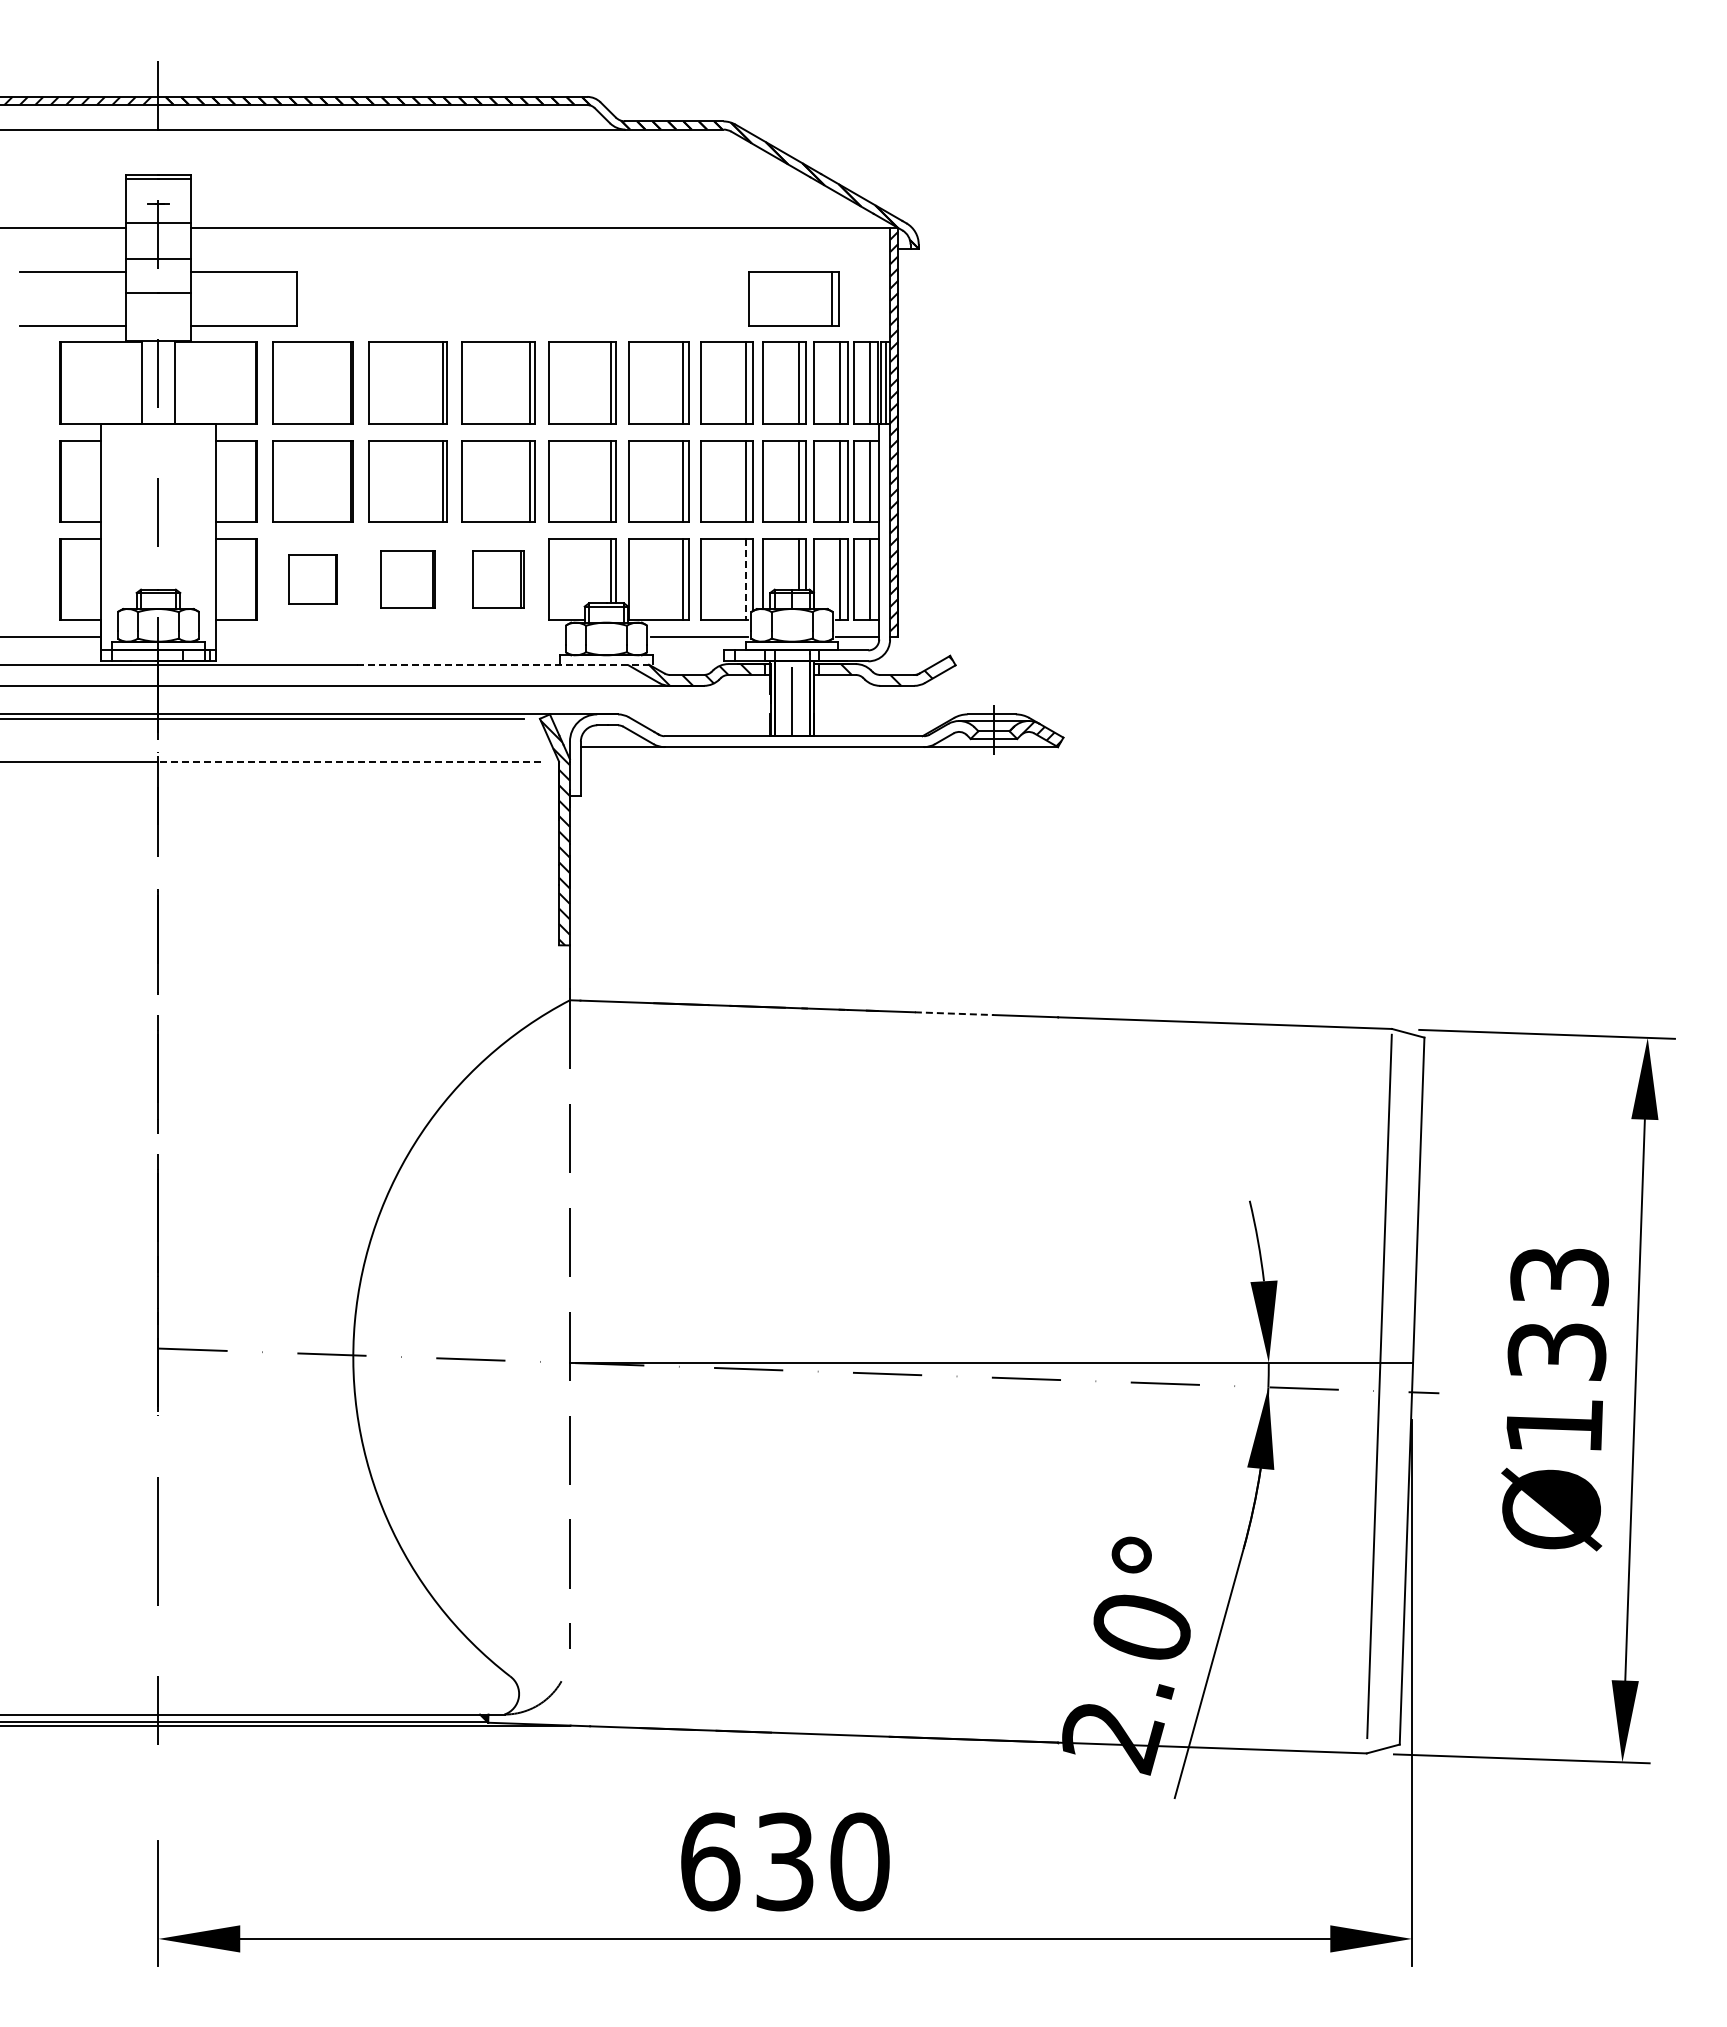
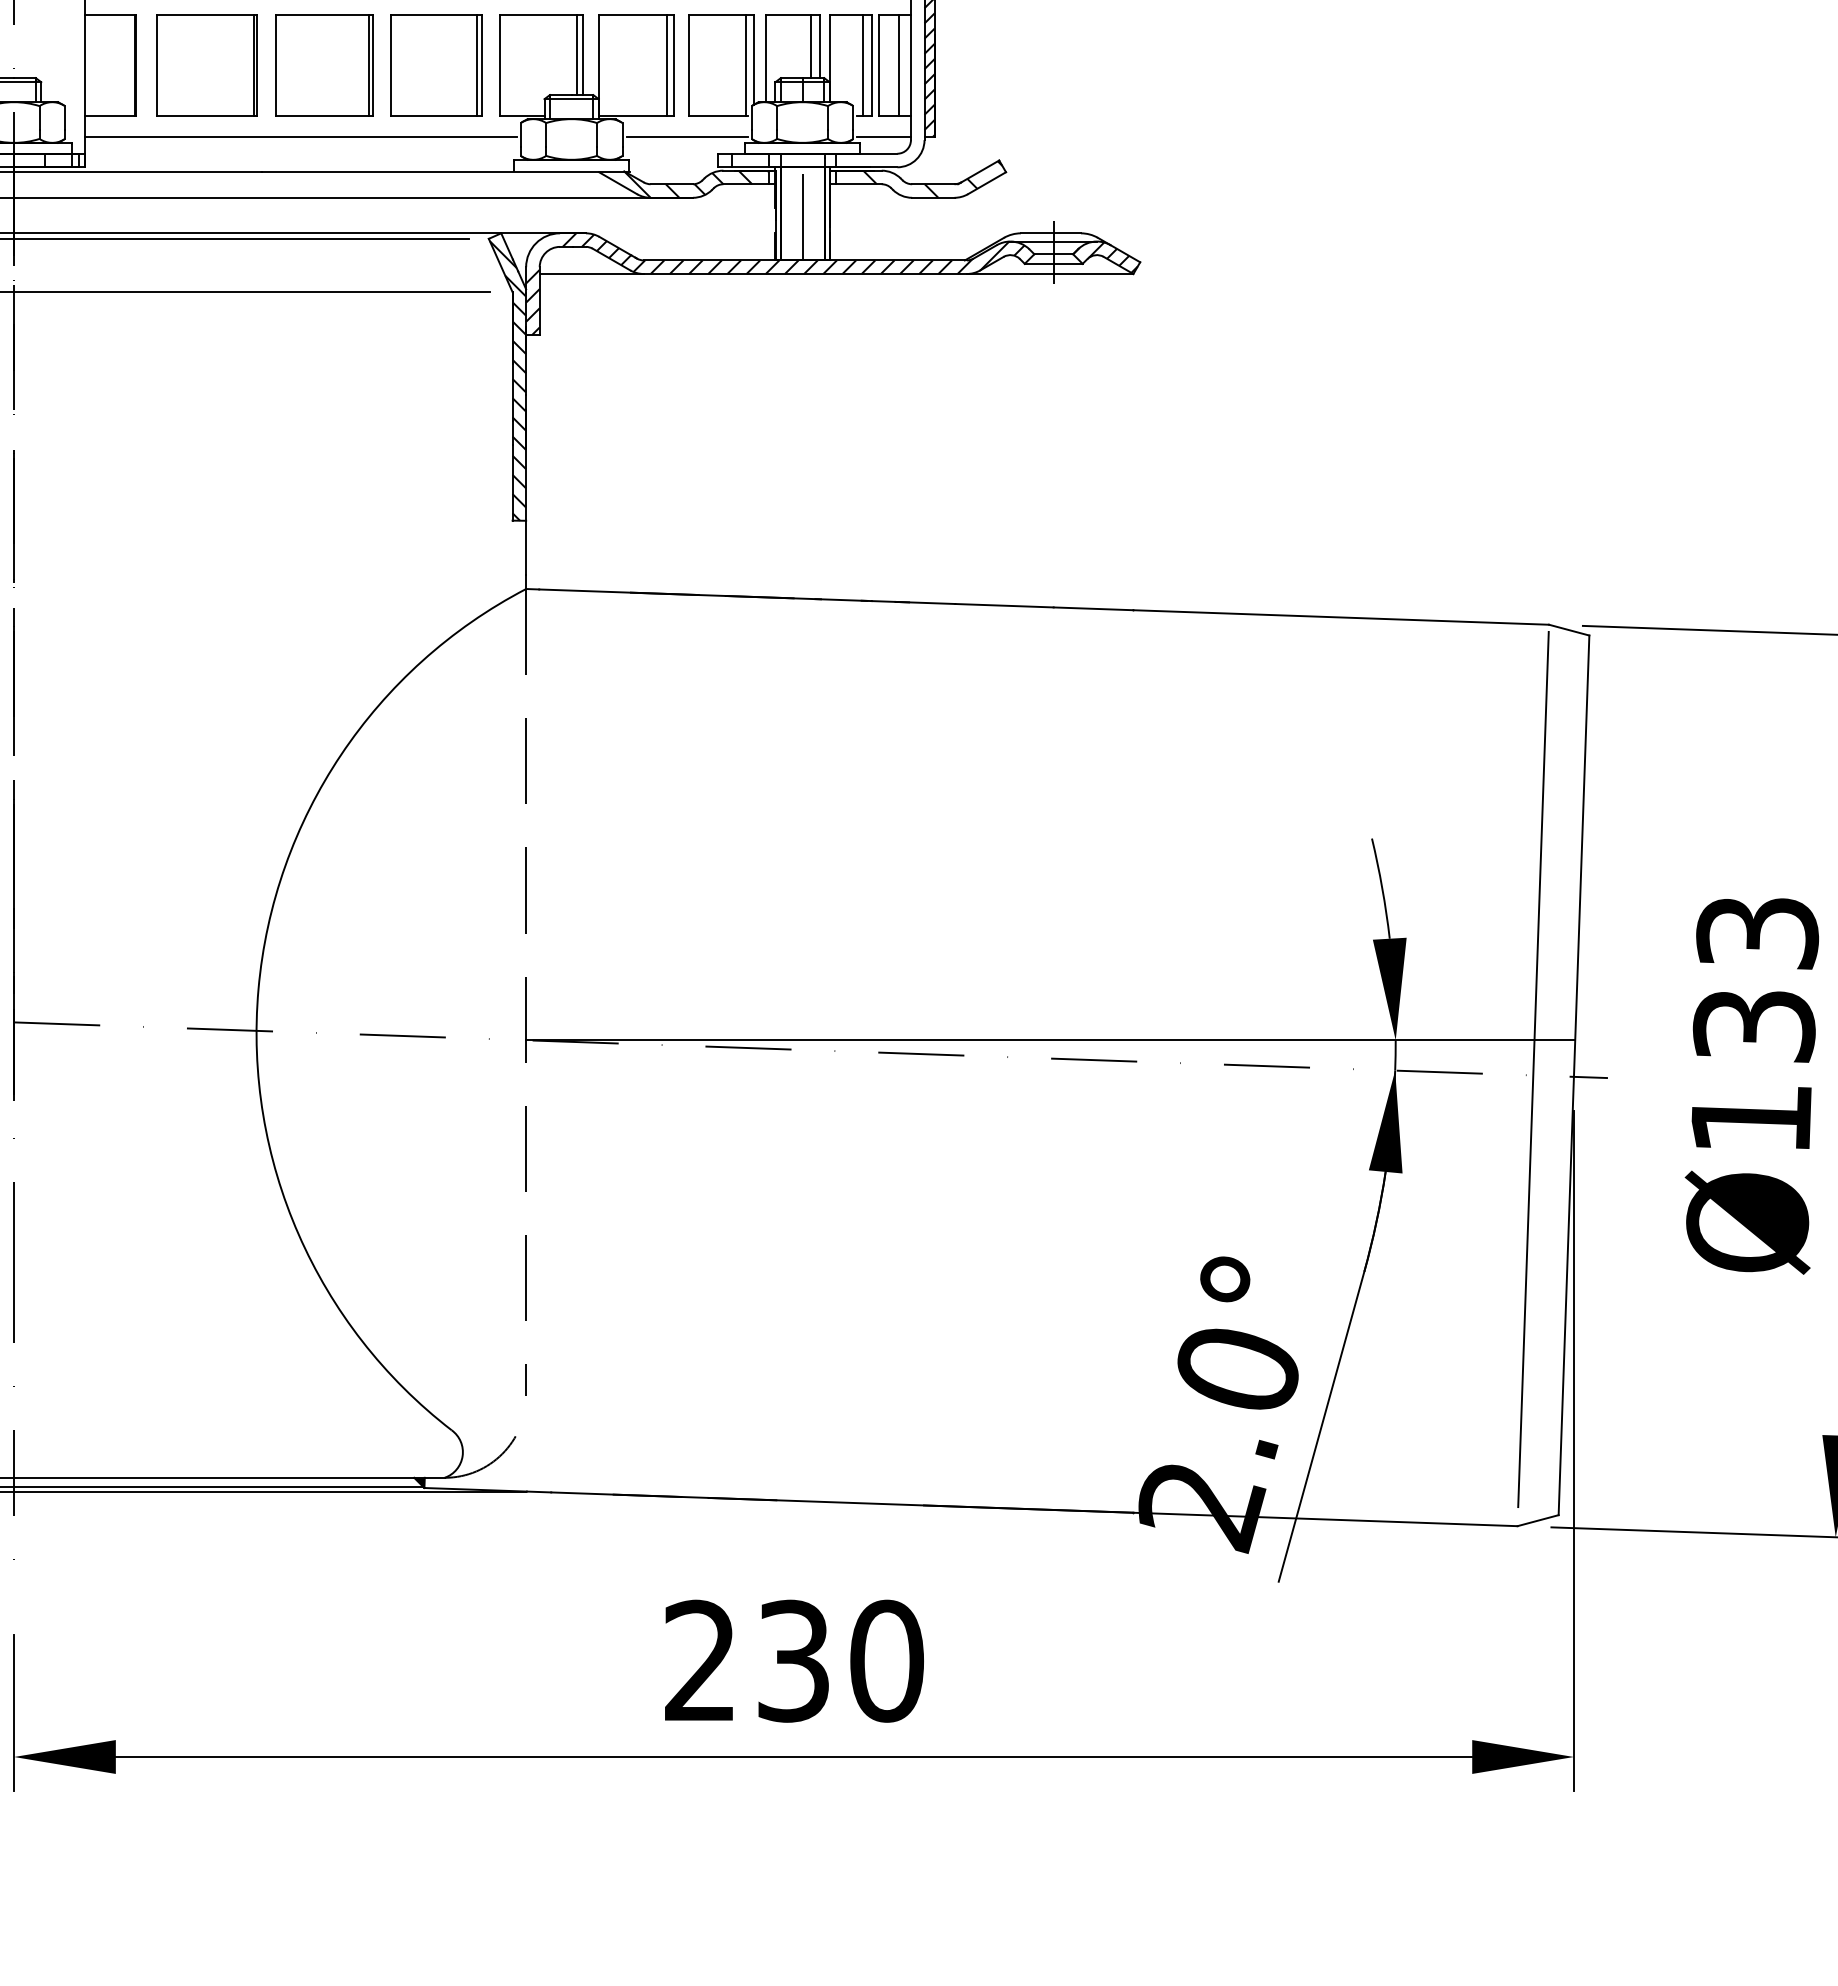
part: (312, 579) -> (205, 65), size x1.67
part: (407, 579) -> (323, 65), size x1.43
part: (498, 579) -> (437, 65), size x1.43
line: (746, 579) -> (745, 65), dashed -> solid
line: (388, 636) -> (300, 136), added
line: (505, 665) -> (445, 172), dashed -> solid
hatch: (769, 755) -> (774, 284), added
line: (349, 761) -> (251, 291), dashed -> solid
line: (954, 1013) -> (1004, 605), dashed -> solid
text: (710, 1861) -> (701, 1660), 630 -> 230

